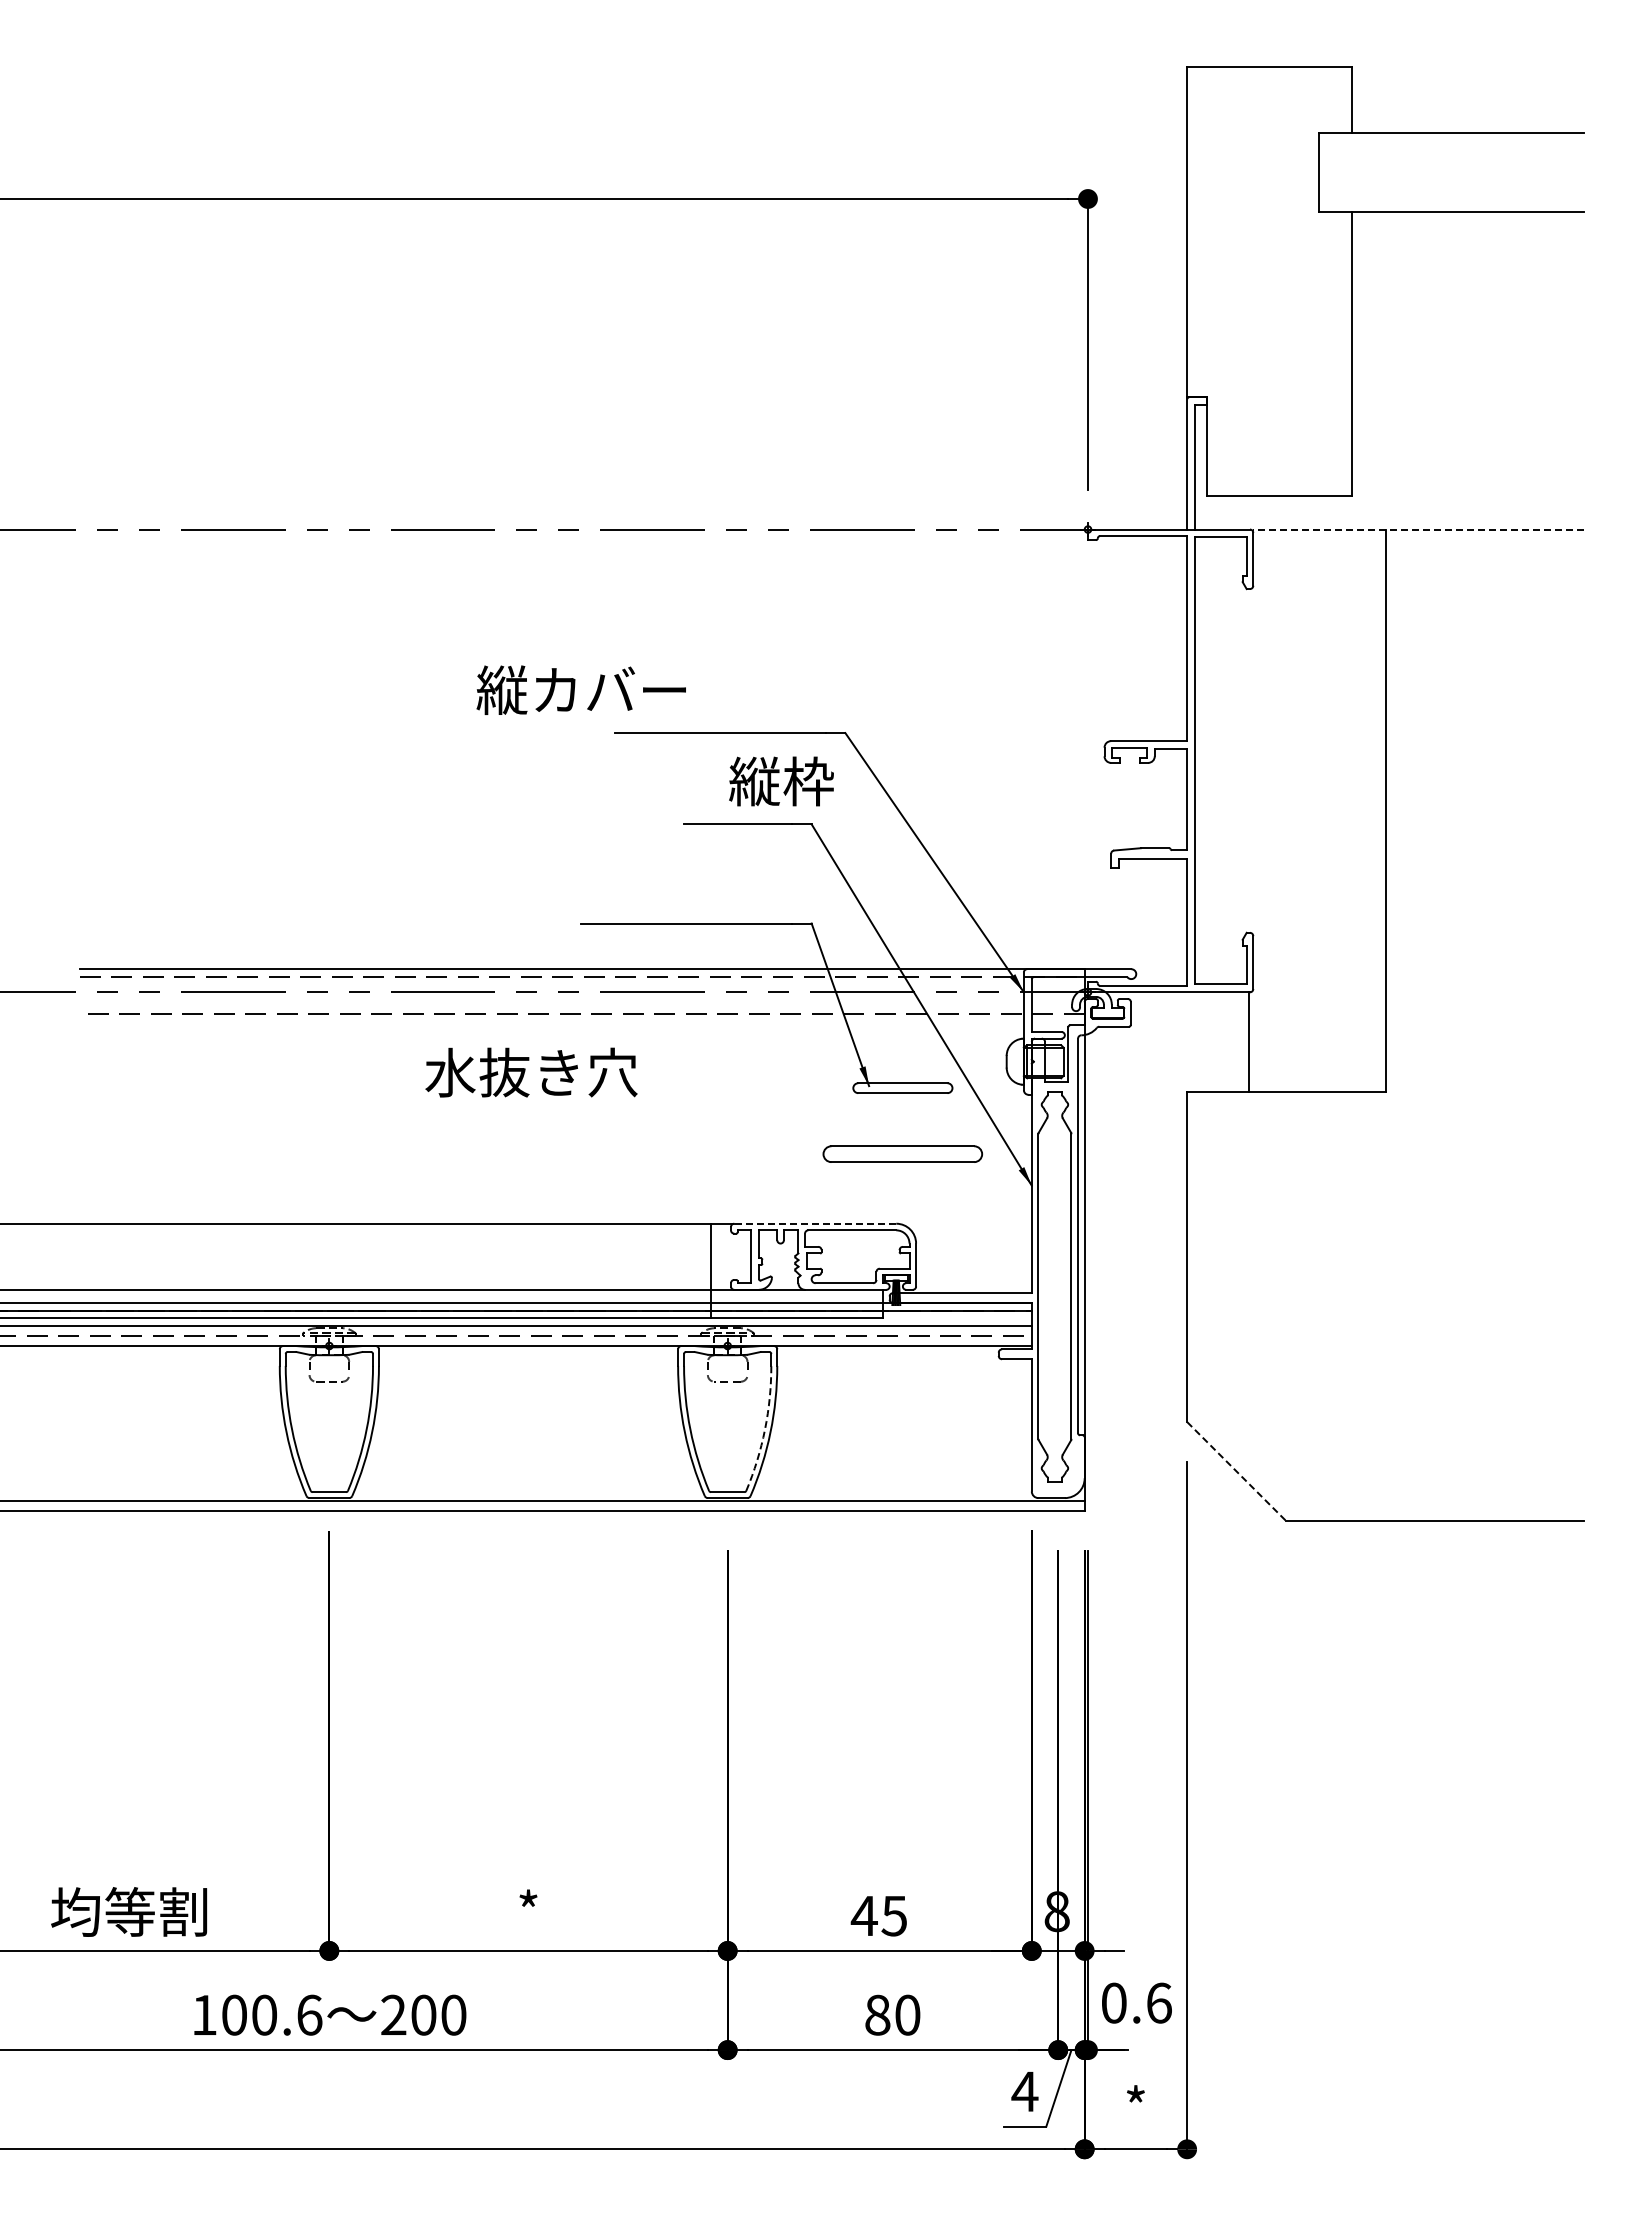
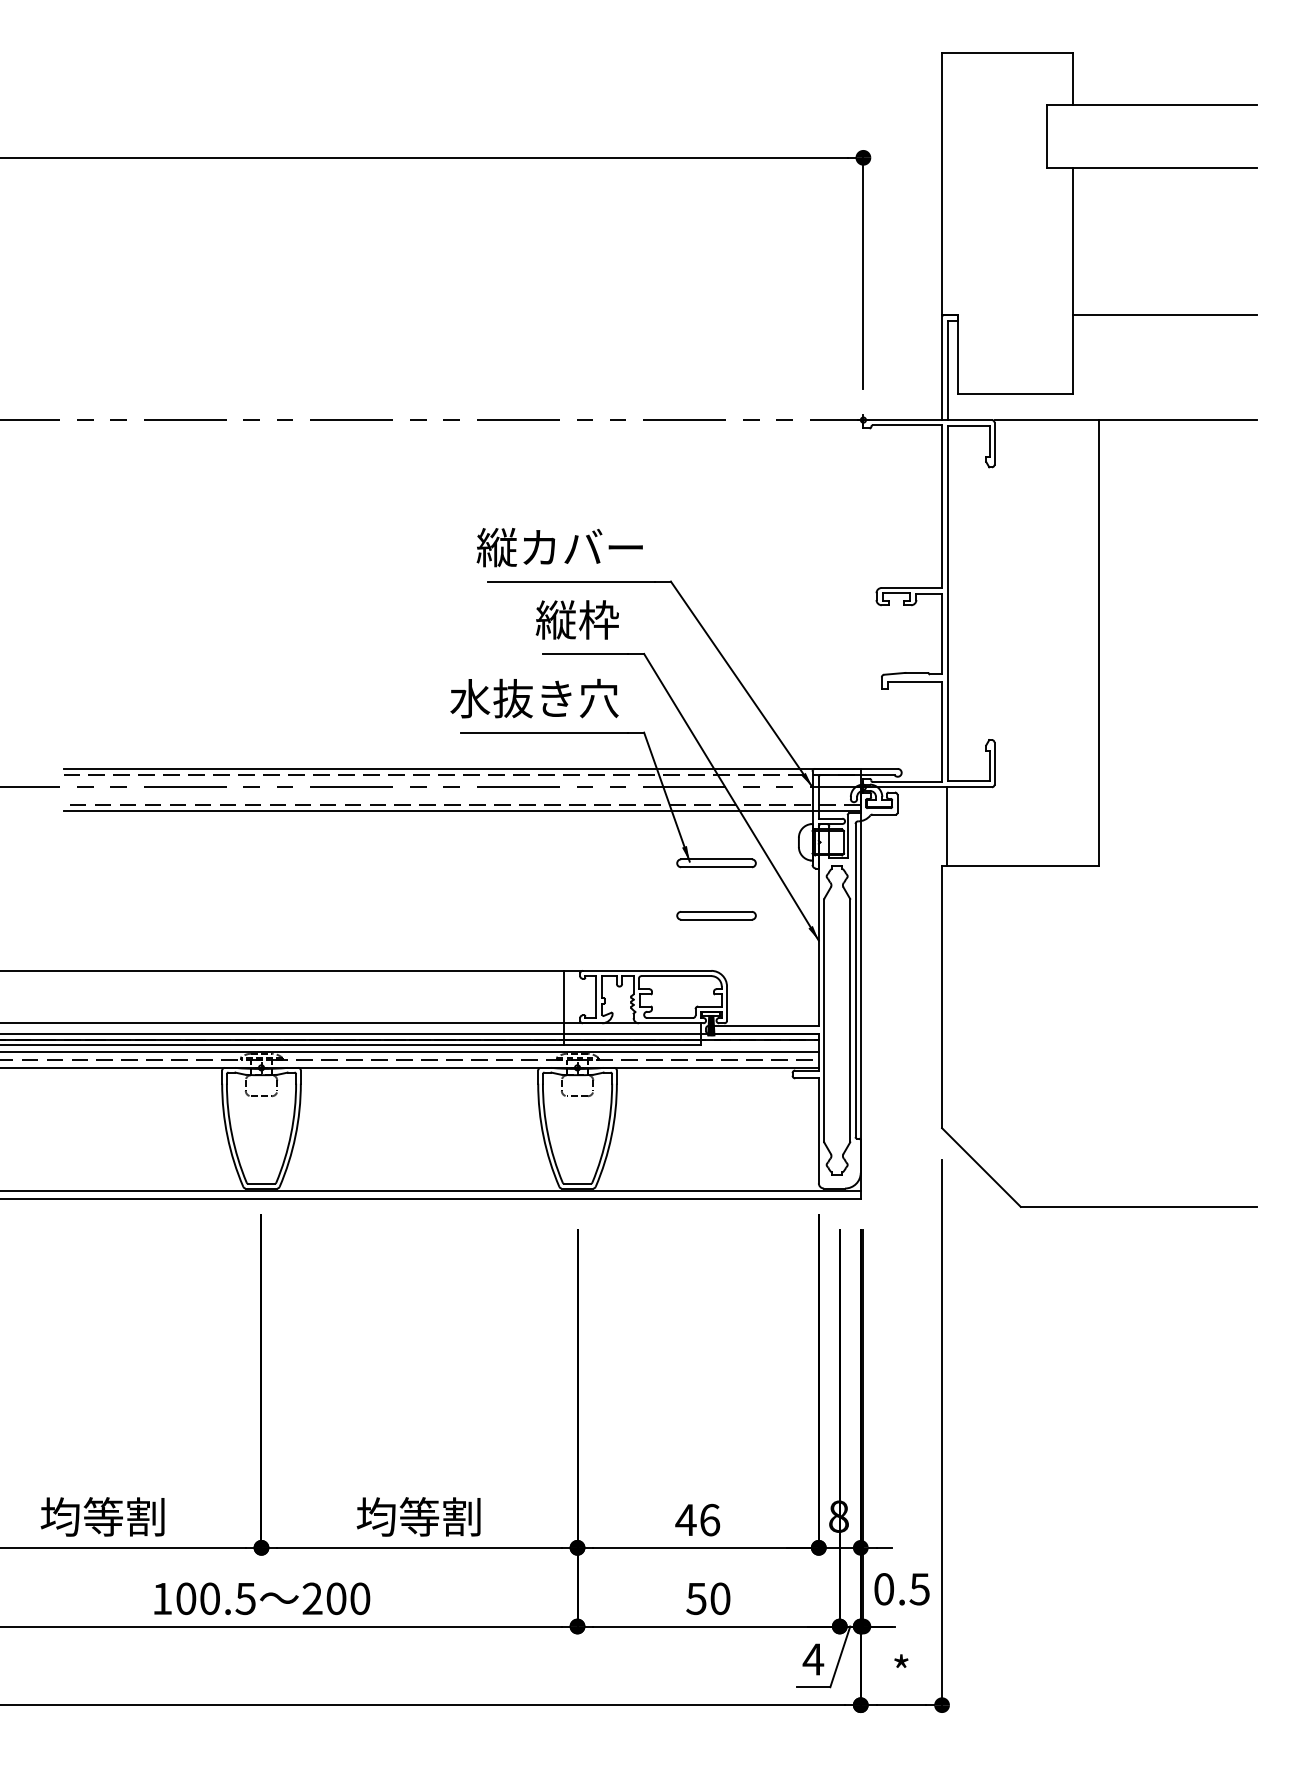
line: (1467, 397) -> (1164, 315), added
line: (1418, 529) -> (1125, 420), dashed -> solid
text: (580, 689) -> (559, 546), moved
text: (781, 781) -> (577, 619), moved
line: (581, 1022) -> (461, 811), added
line: (1248, 1041) -> (947, 826), moved
text: (531, 1072) -> (534, 698), moved
part: (902, 1154) -> (716, 915), size x0.62
line: (815, 1223) -> (647, 970), dashed -> solid
arc: (765, 1429) -> (607, 1134), dashed -> solid
line: (1237, 1472) -> (982, 1168), dashed -> solid
text: (527, 1911) -> (418, 1516), * -> 均等割
text: (894, 1915) -> (709, 1519), 45 -> 46
text: (1158, 2002) -> (919, 1588), 0.6 -> 0.5
text: (309, 2014) -> (245, 1598), 100.6 -> 100.5
text: (877, 2014) -> (696, 1598), 80 -> 50

